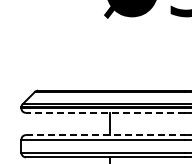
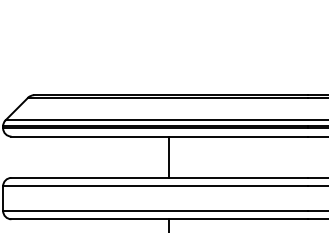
line: (105, 112) -> (159, 135), dashed -> solid
line: (105, 135) -> (159, 178), dashed -> solid

